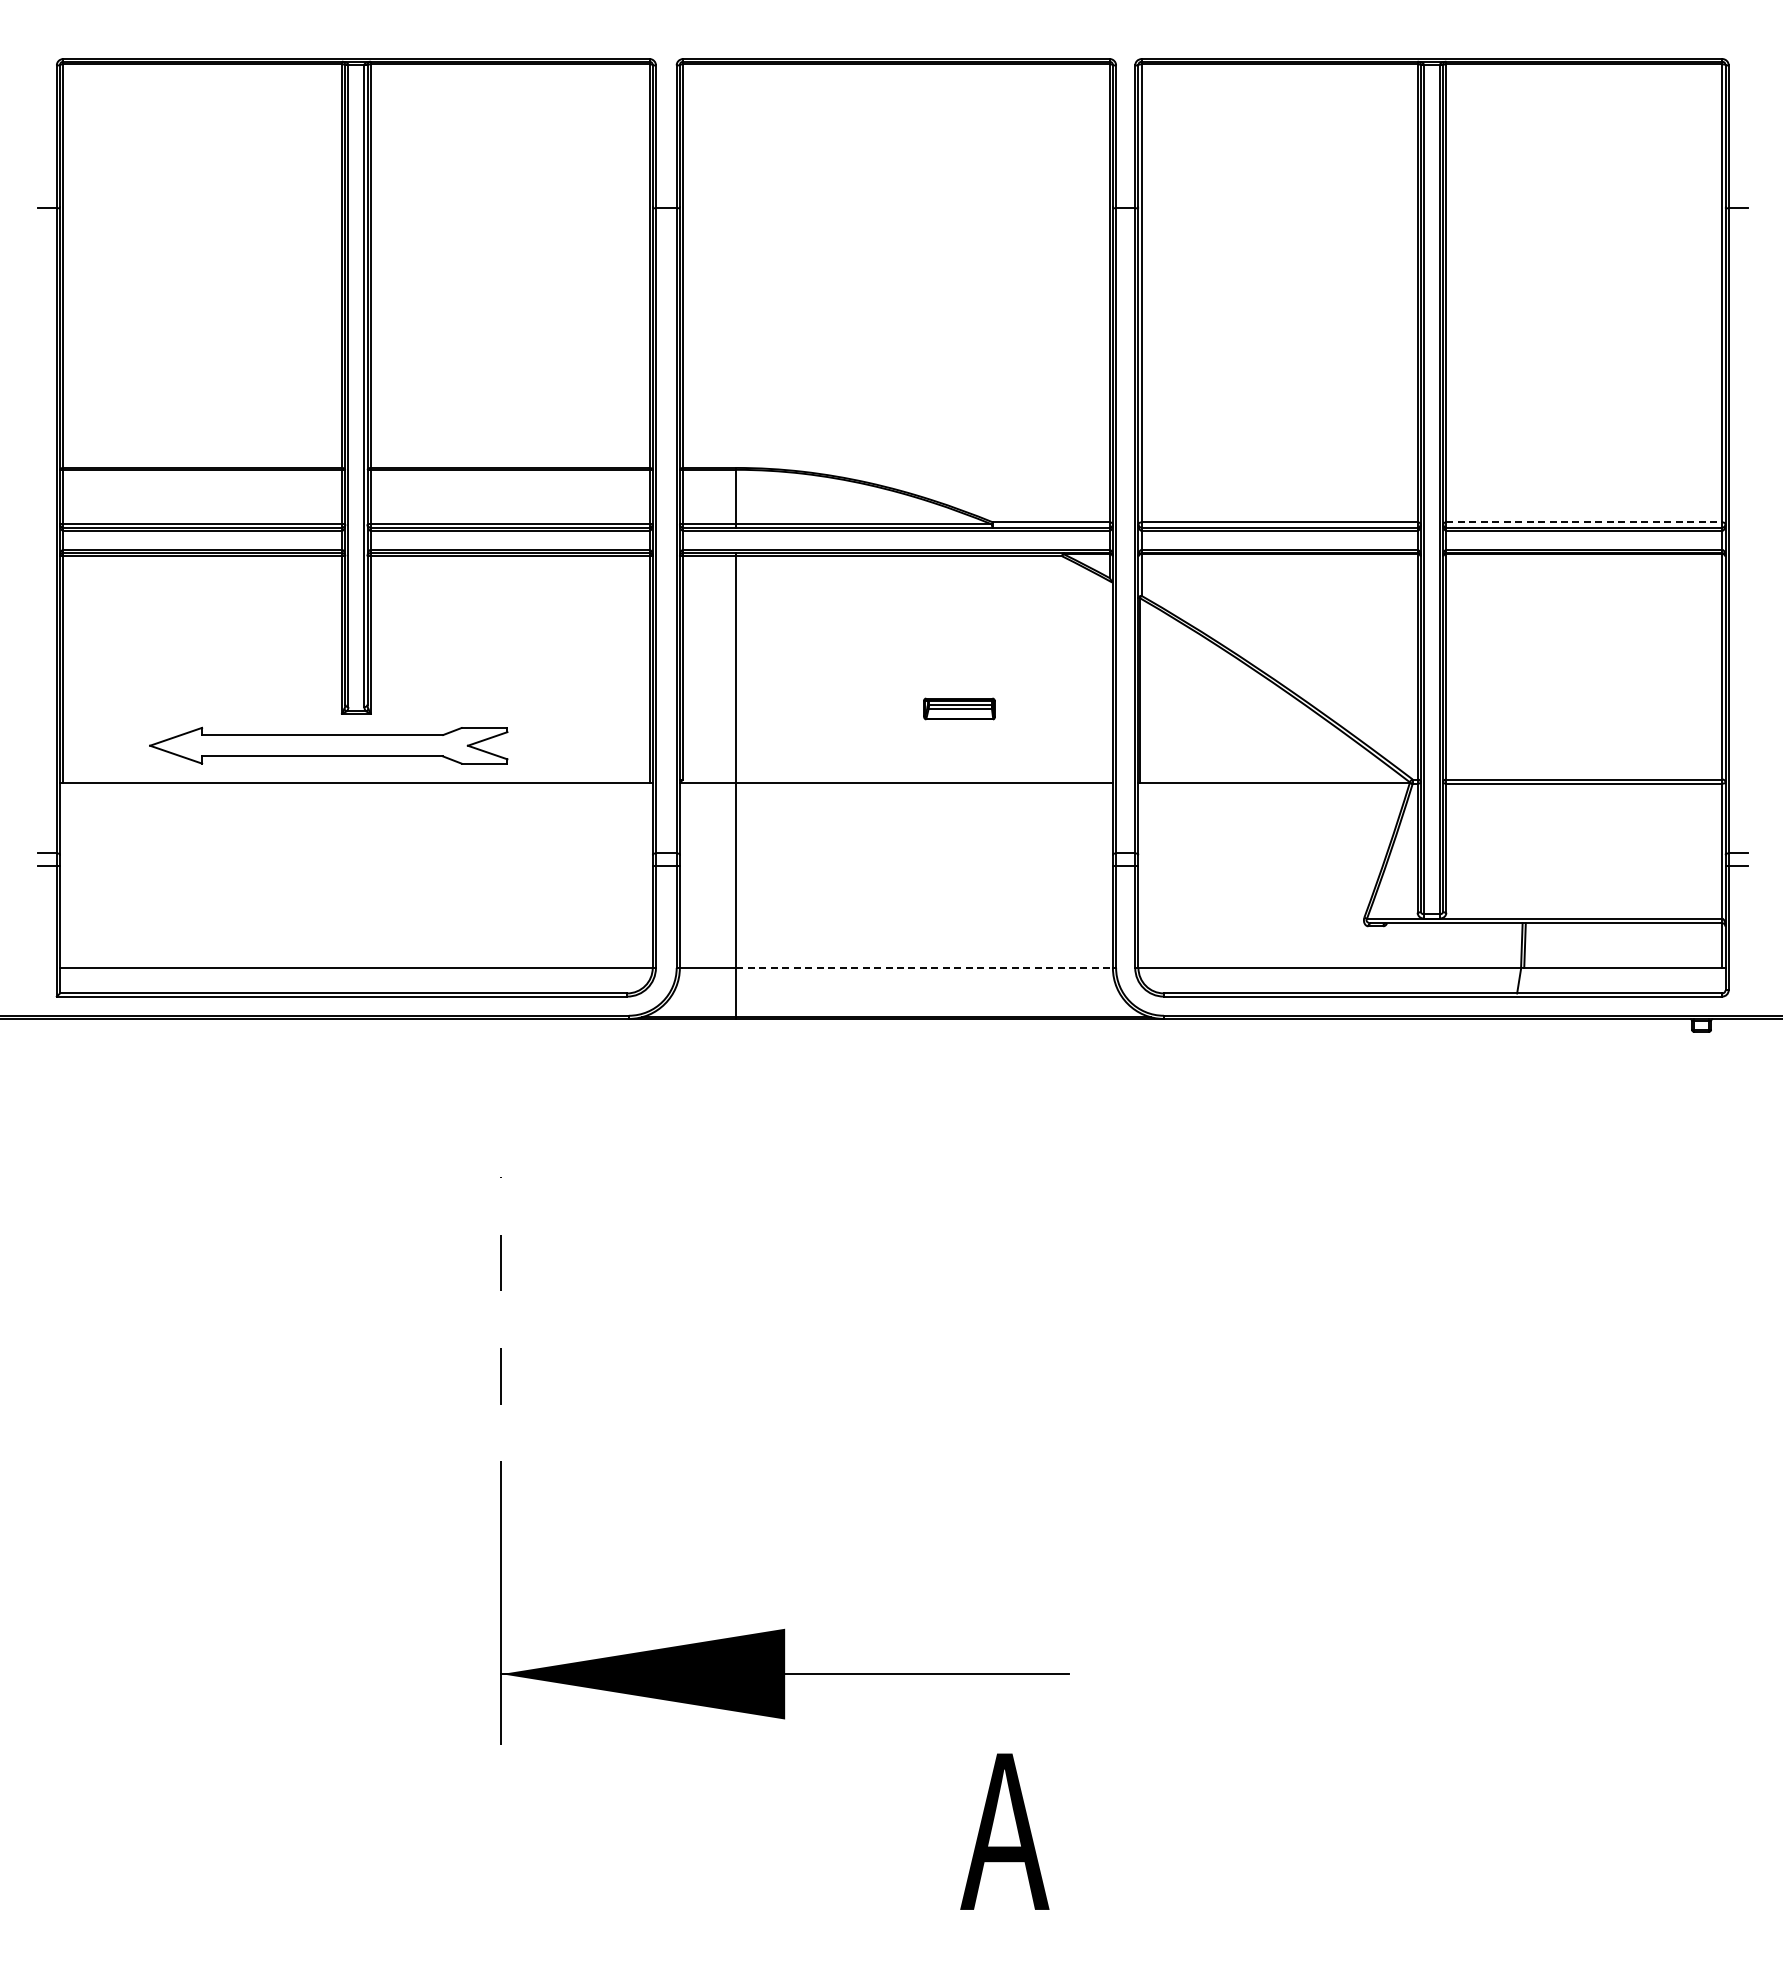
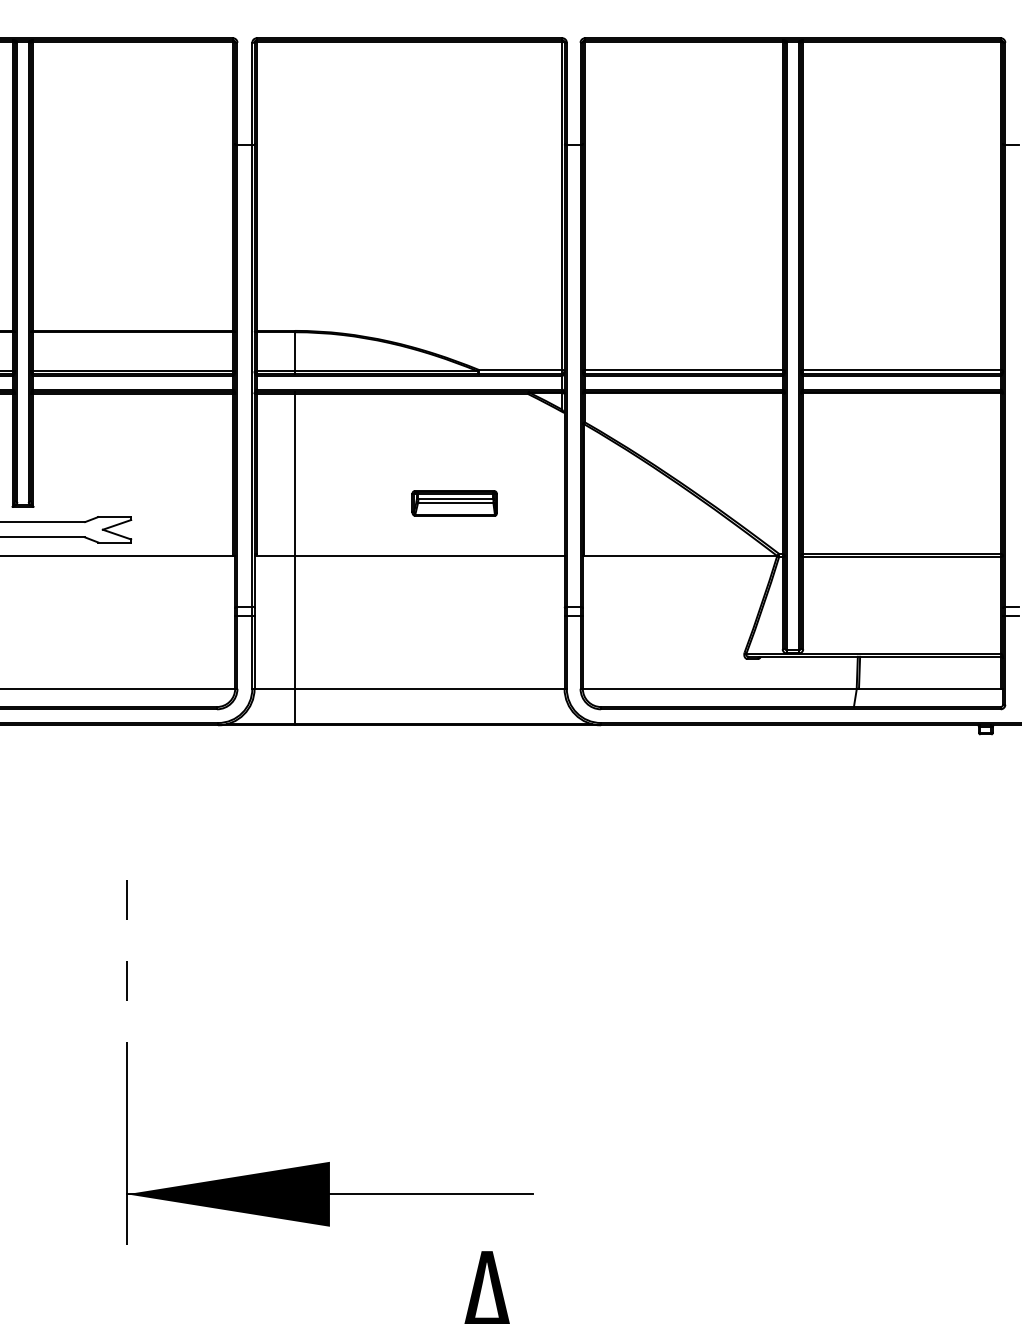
line: (1584, 522) -> (902, 369), dashed -> solid
part: (959, 708) -> (454, 503), size x1.67
line: (925, 967) -> (430, 688), dashed -> solid

